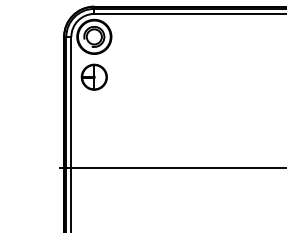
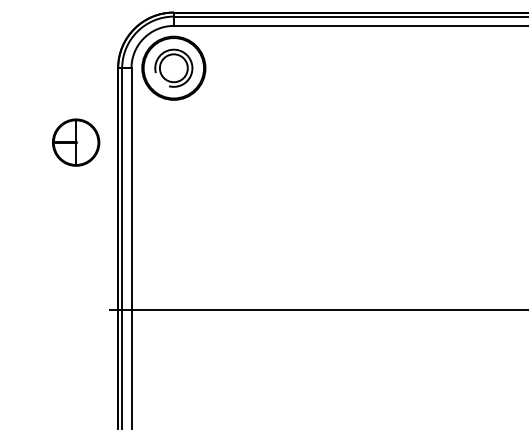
part: (93, 76) -> (74, 141), moved

